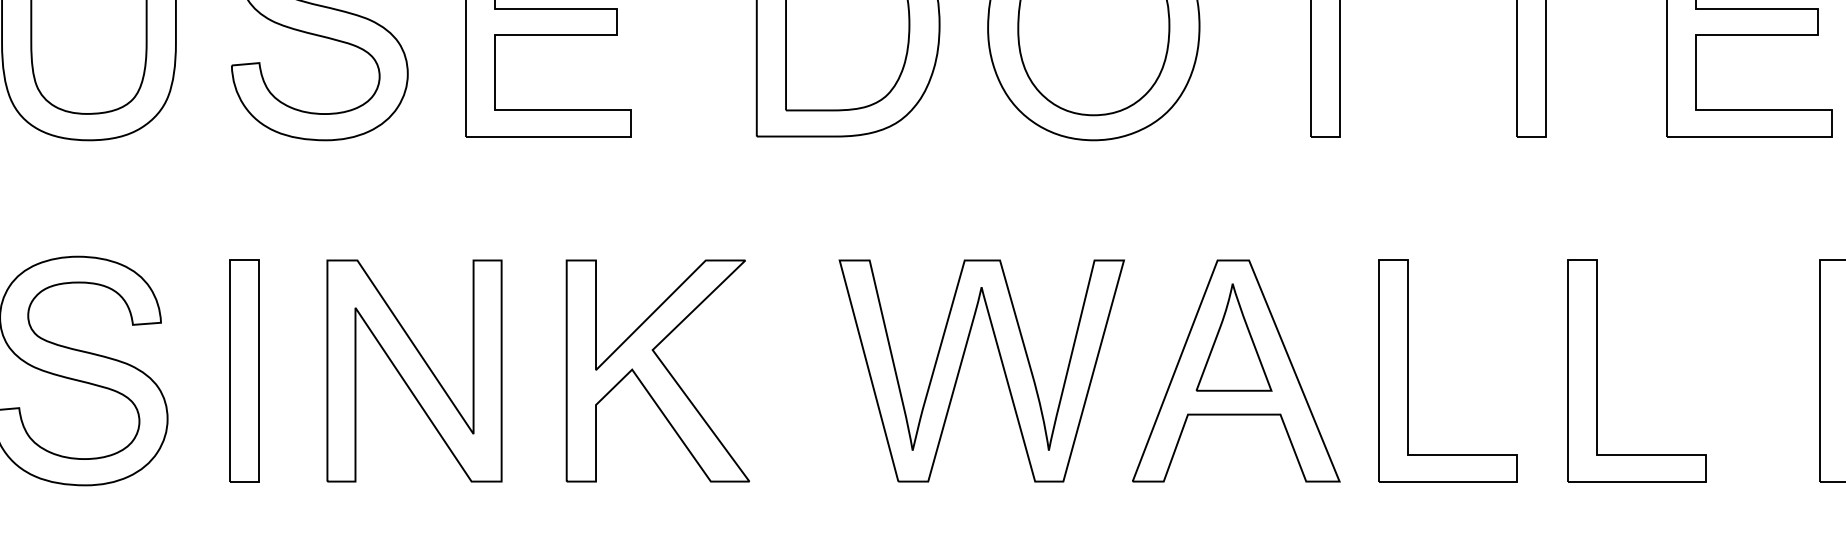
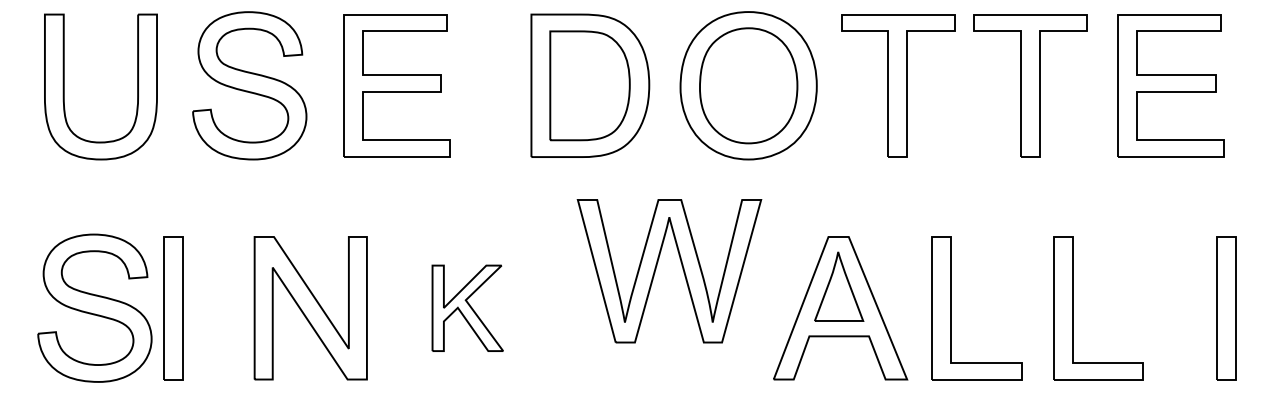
part: (963, 363) -> (657, 266), moved
part: (244, 371) -> (173, 308), moved
part: (657, 371) -> (467, 308), size x0.6

